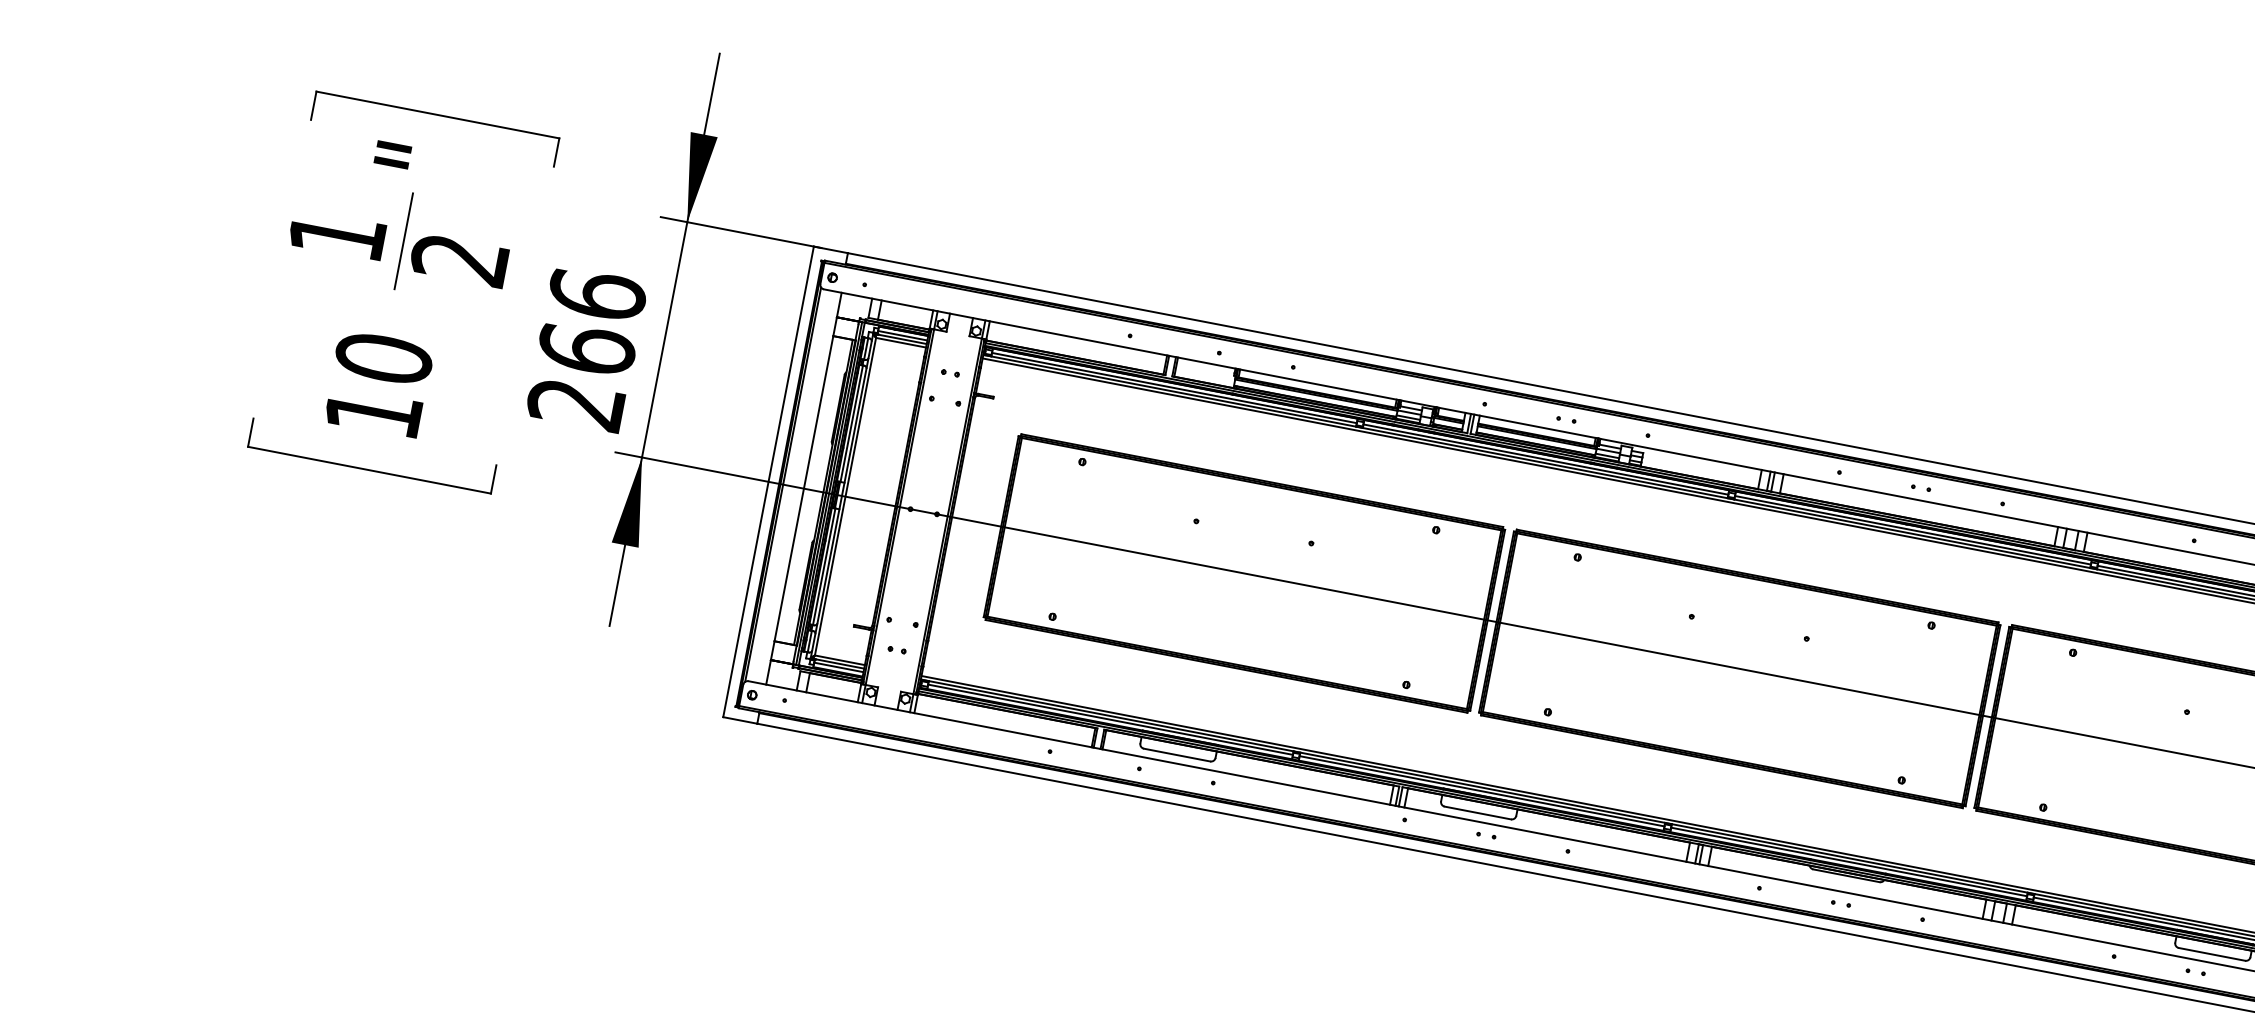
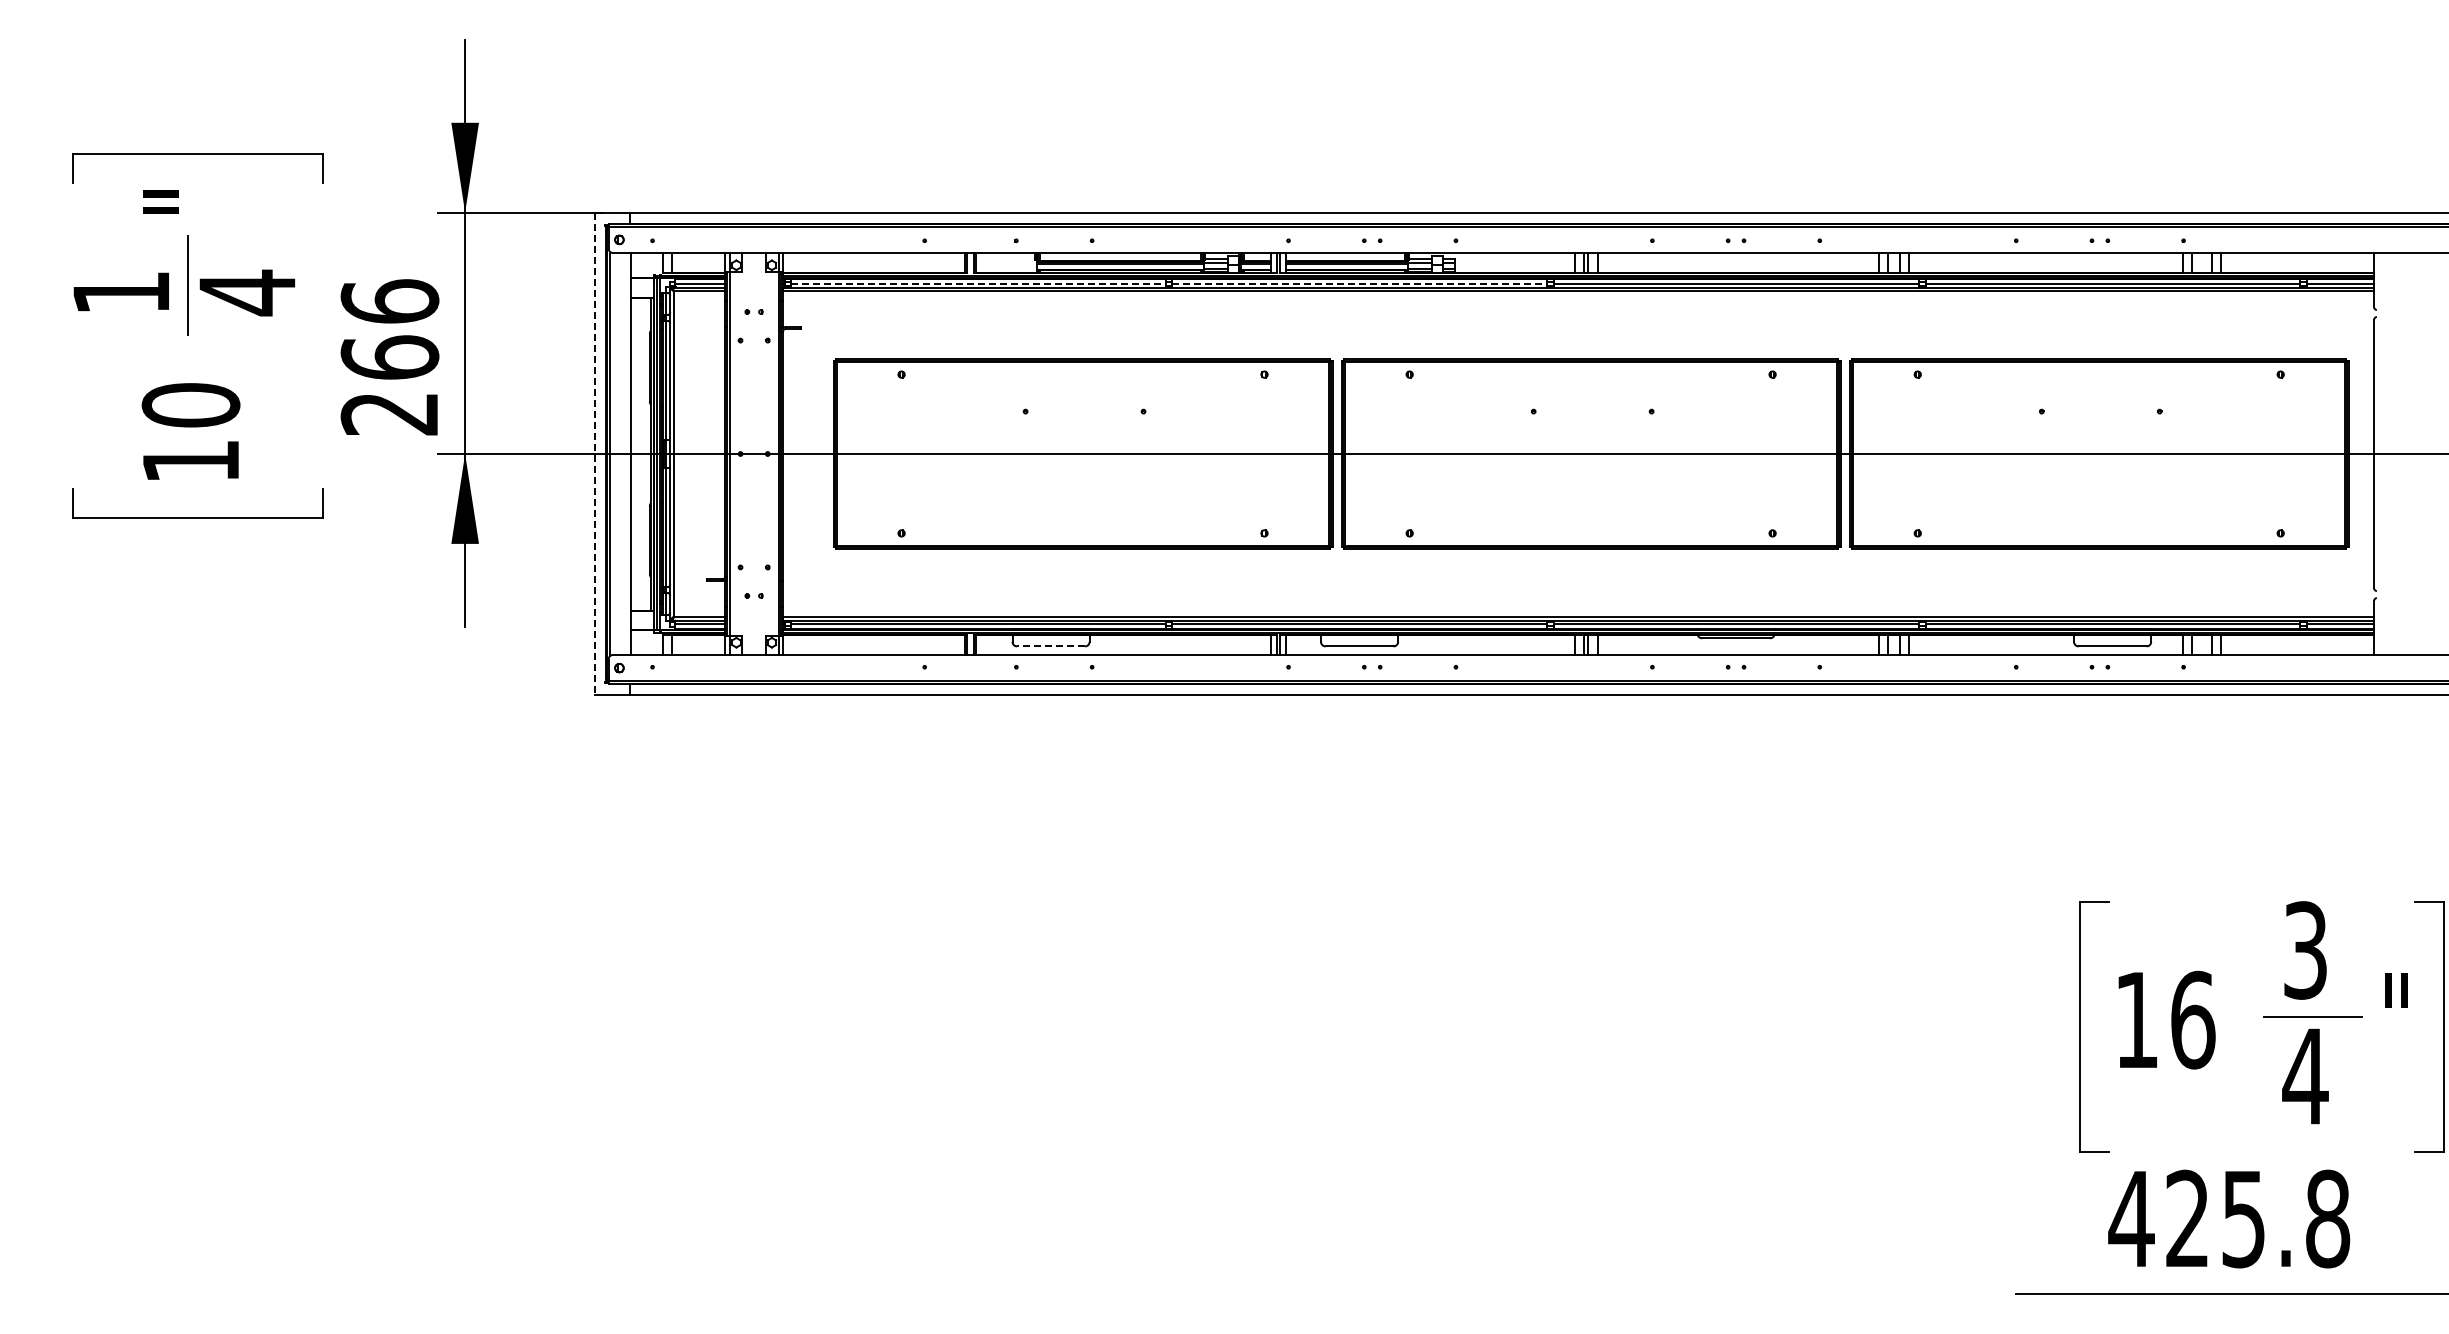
text: (459, 259) -> (246, 292), 2 -> 4
line: (1175, 387) -> (979, 283), solid -> dashed
line: (1546, 459) -> (1360, 283), solid -> dashed
line: (768, 482) -> (594, 454), solid -> dashed
line: (1176, 755) -> (1050, 646), solid -> dashed

